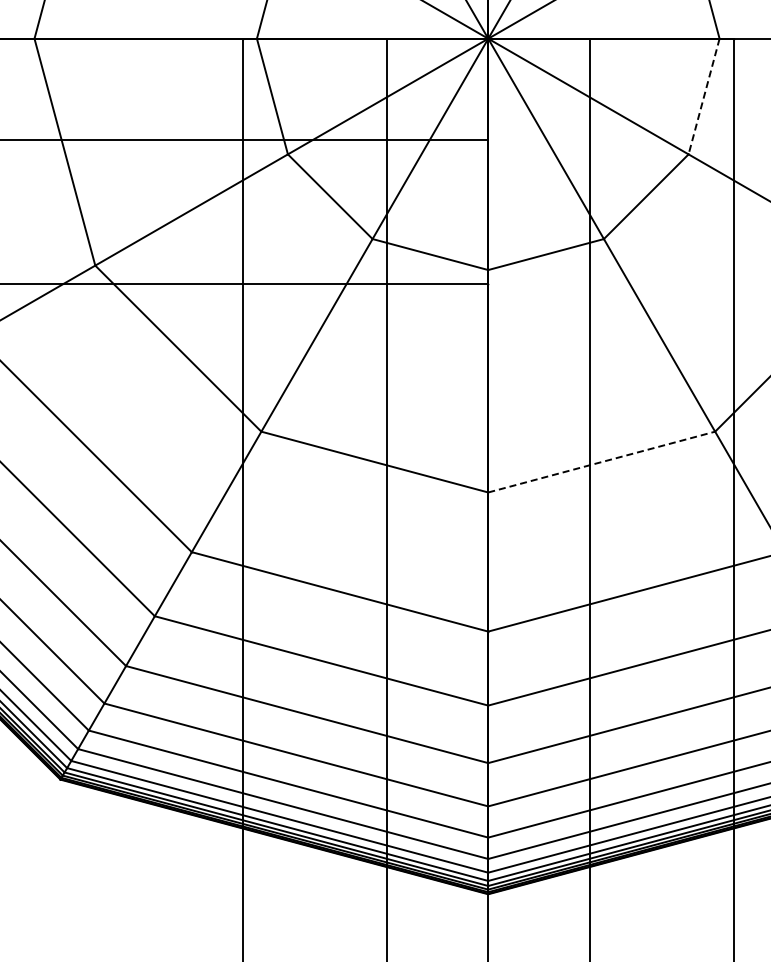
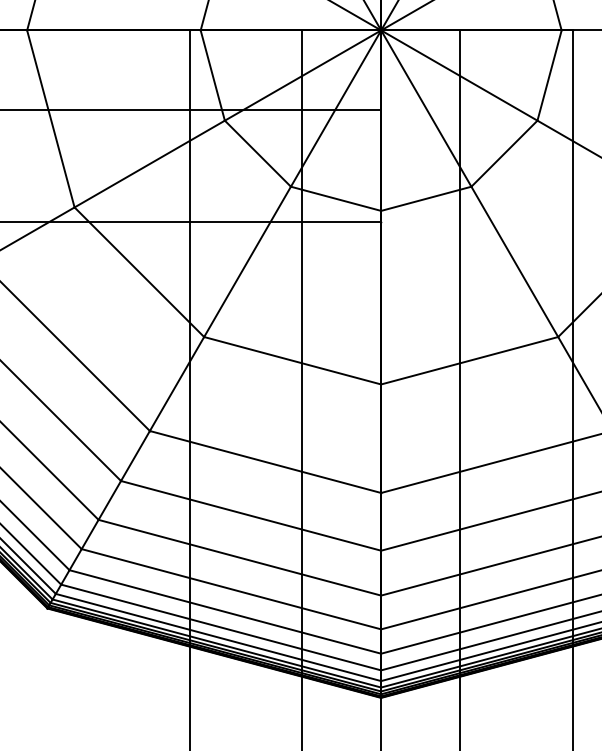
line: (704, 96) -> (549, 75), dashed -> solid
line: (602, 461) -> (470, 360), dashed -> solid

